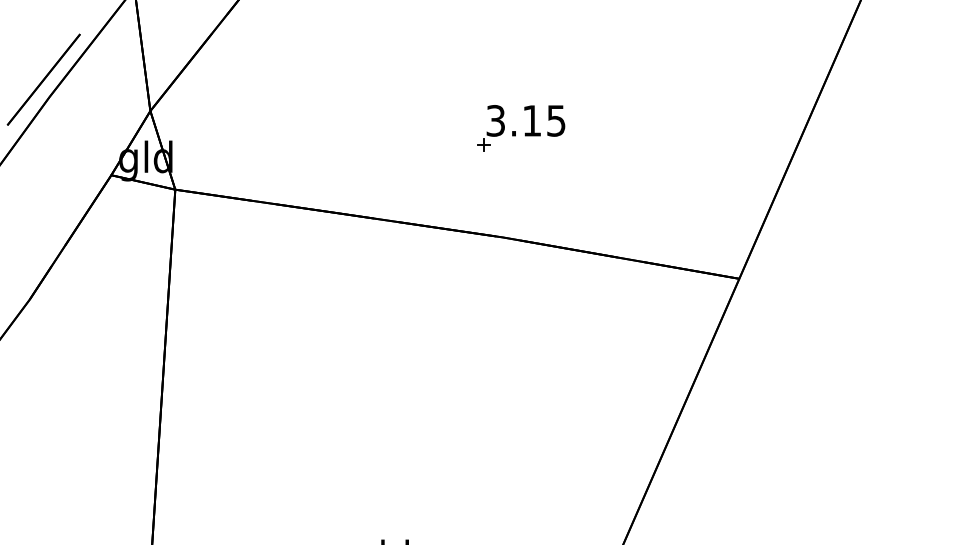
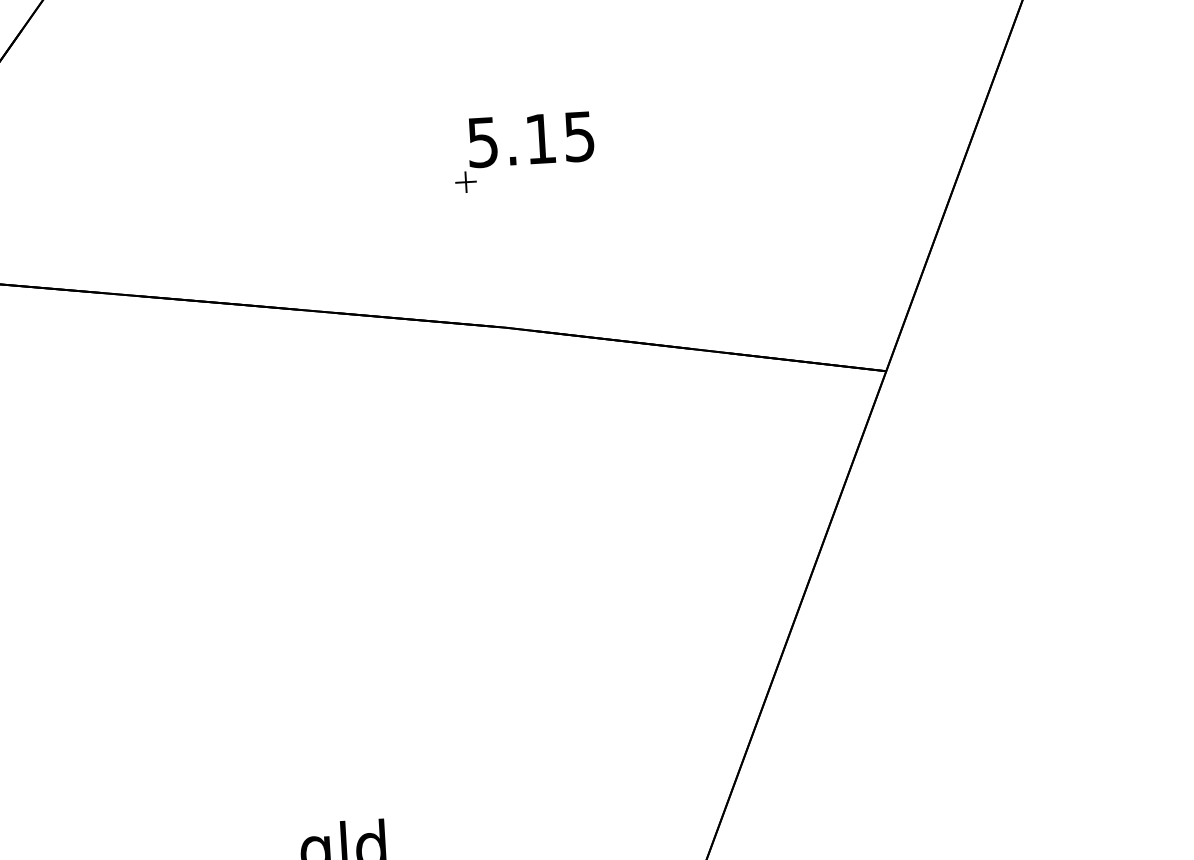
text: (495, 120) -> (482, 141), 3.15 -> 5.15

